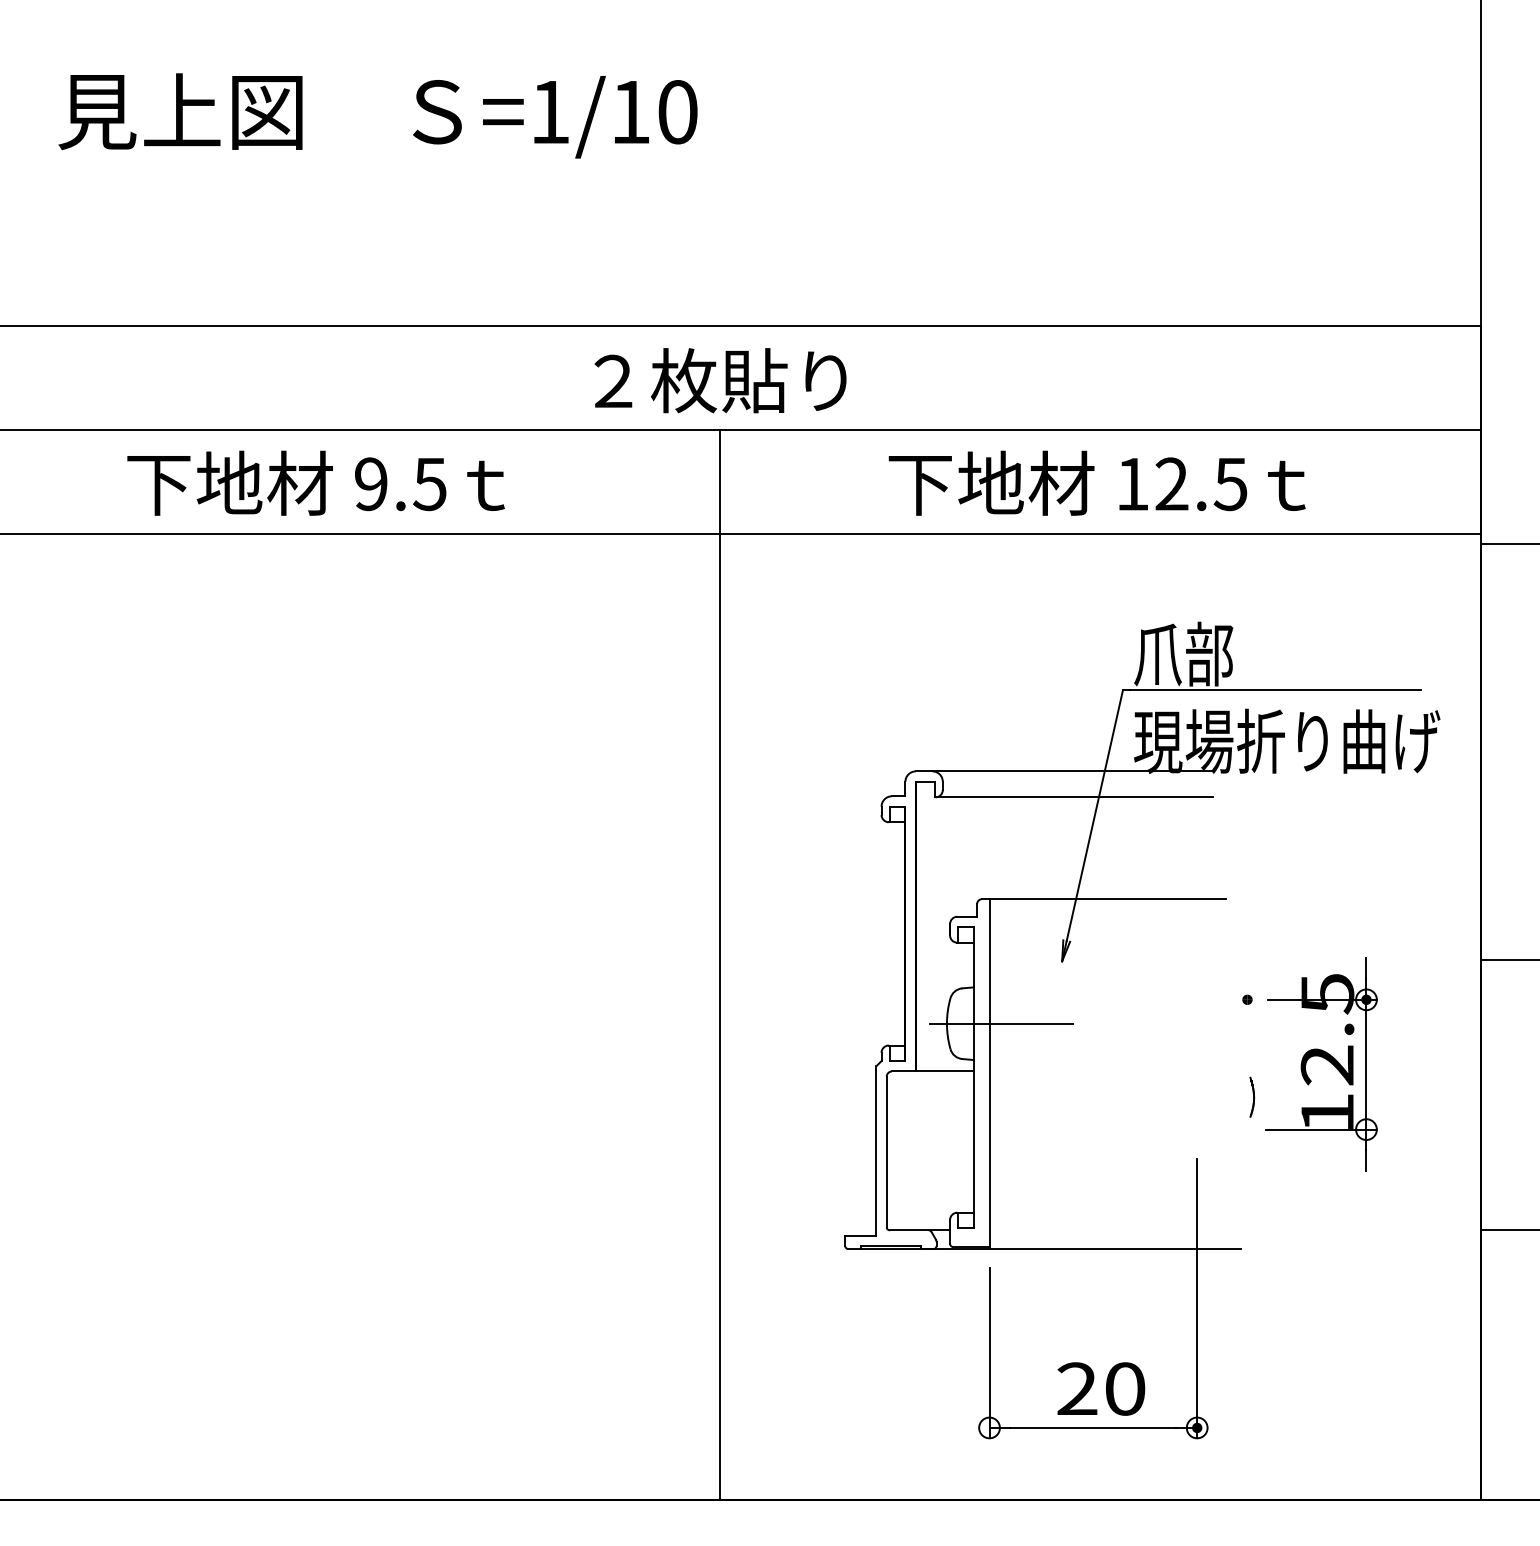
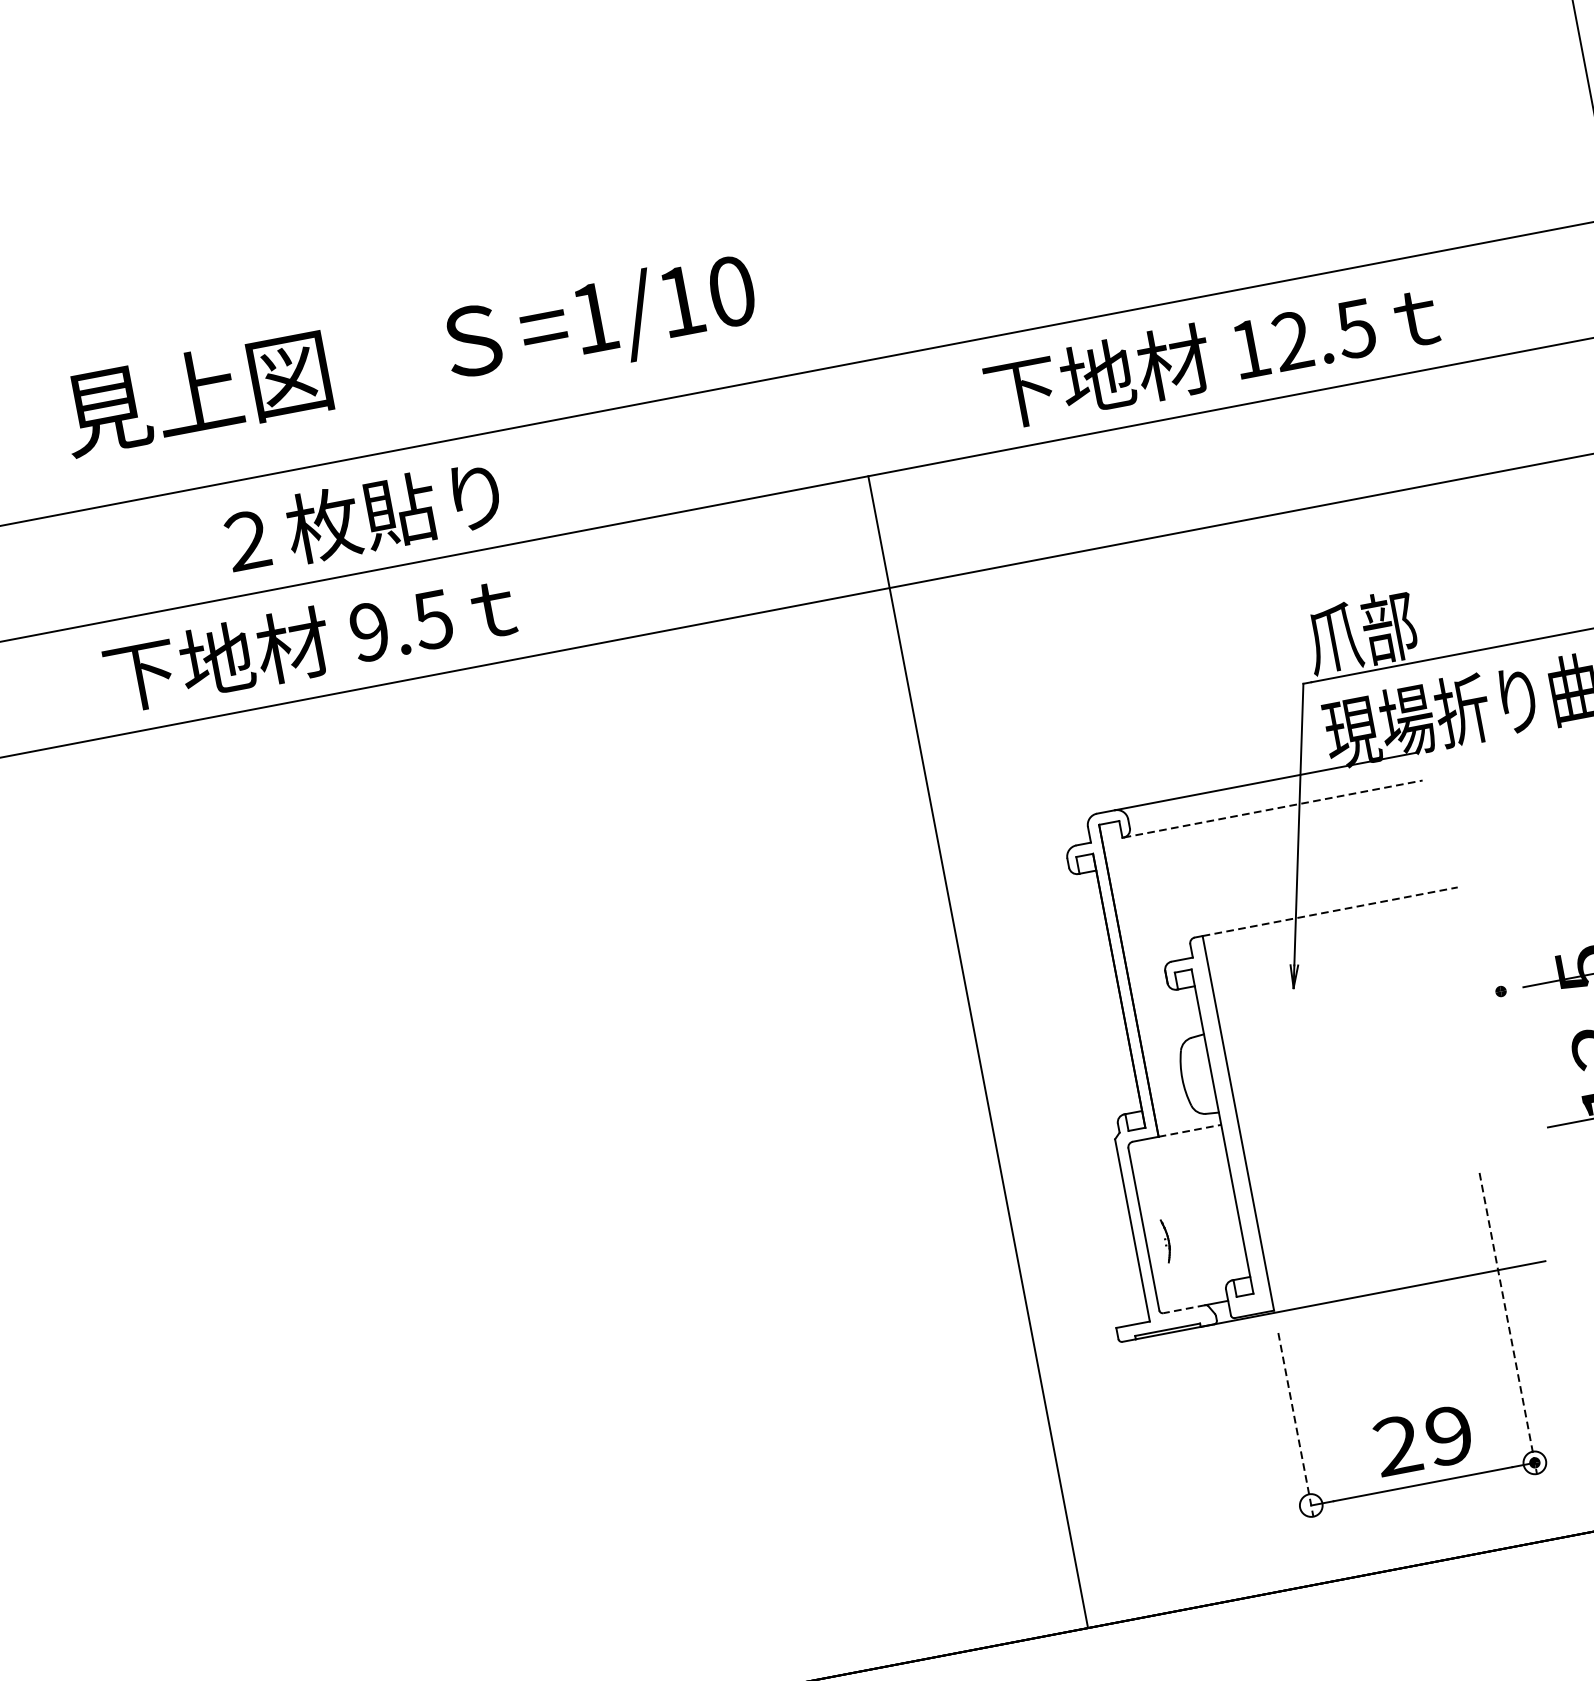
text: (377, 115) -> (409, 356), moved
text: (720, 380) -> (362, 517), moved
text: (315, 482) -> (309, 641), moved
text: (1096, 482) -> (1211, 354), moved
line: (1074, 797) -> (1273, 809), solid -> dashed
line: (1108, 899) -> (1330, 912), solid -> dashed
line: (719, 964) -> (978, 1051), moved
line: (1001, 1023) -> (1241, 1067), removed
line: (945, 1071) -> (1190, 1130), solid -> dashed
part: (1252, 1096) -> (1166, 1240), moved
line: (908, 1230) -> (1183, 1309), solid -> dashed
line: (1197, 1298) -> (1508, 1323), solid -> dashed
line: (989, 1353) -> (1295, 1425), solid -> dashed
text: (1125, 1388) -> (1449, 1435), 20 -> 29

